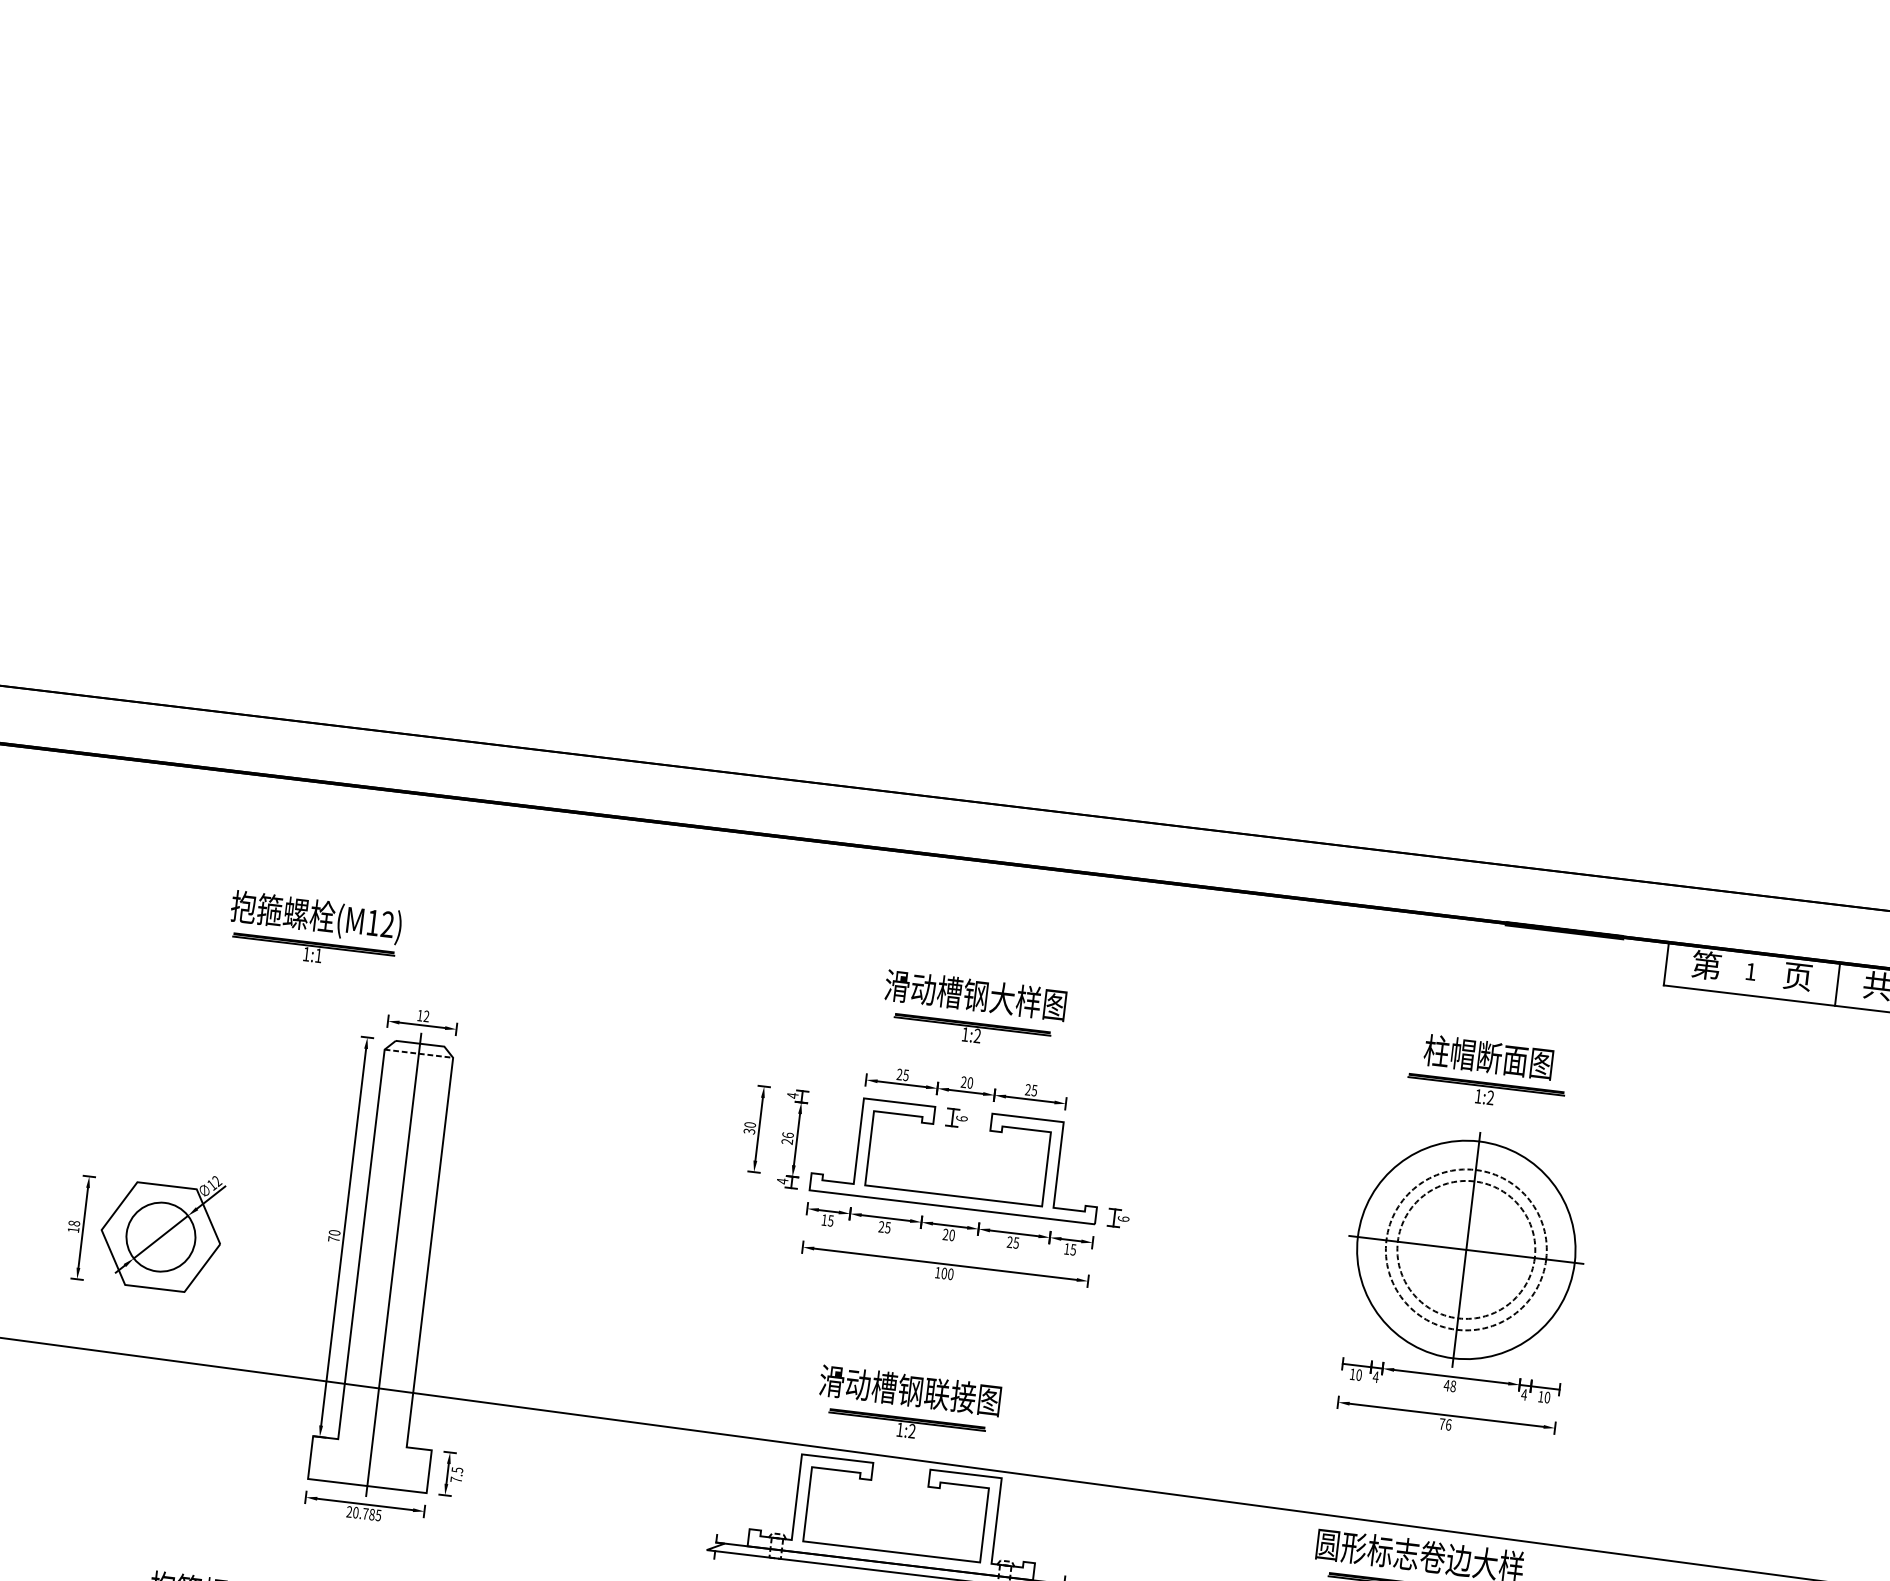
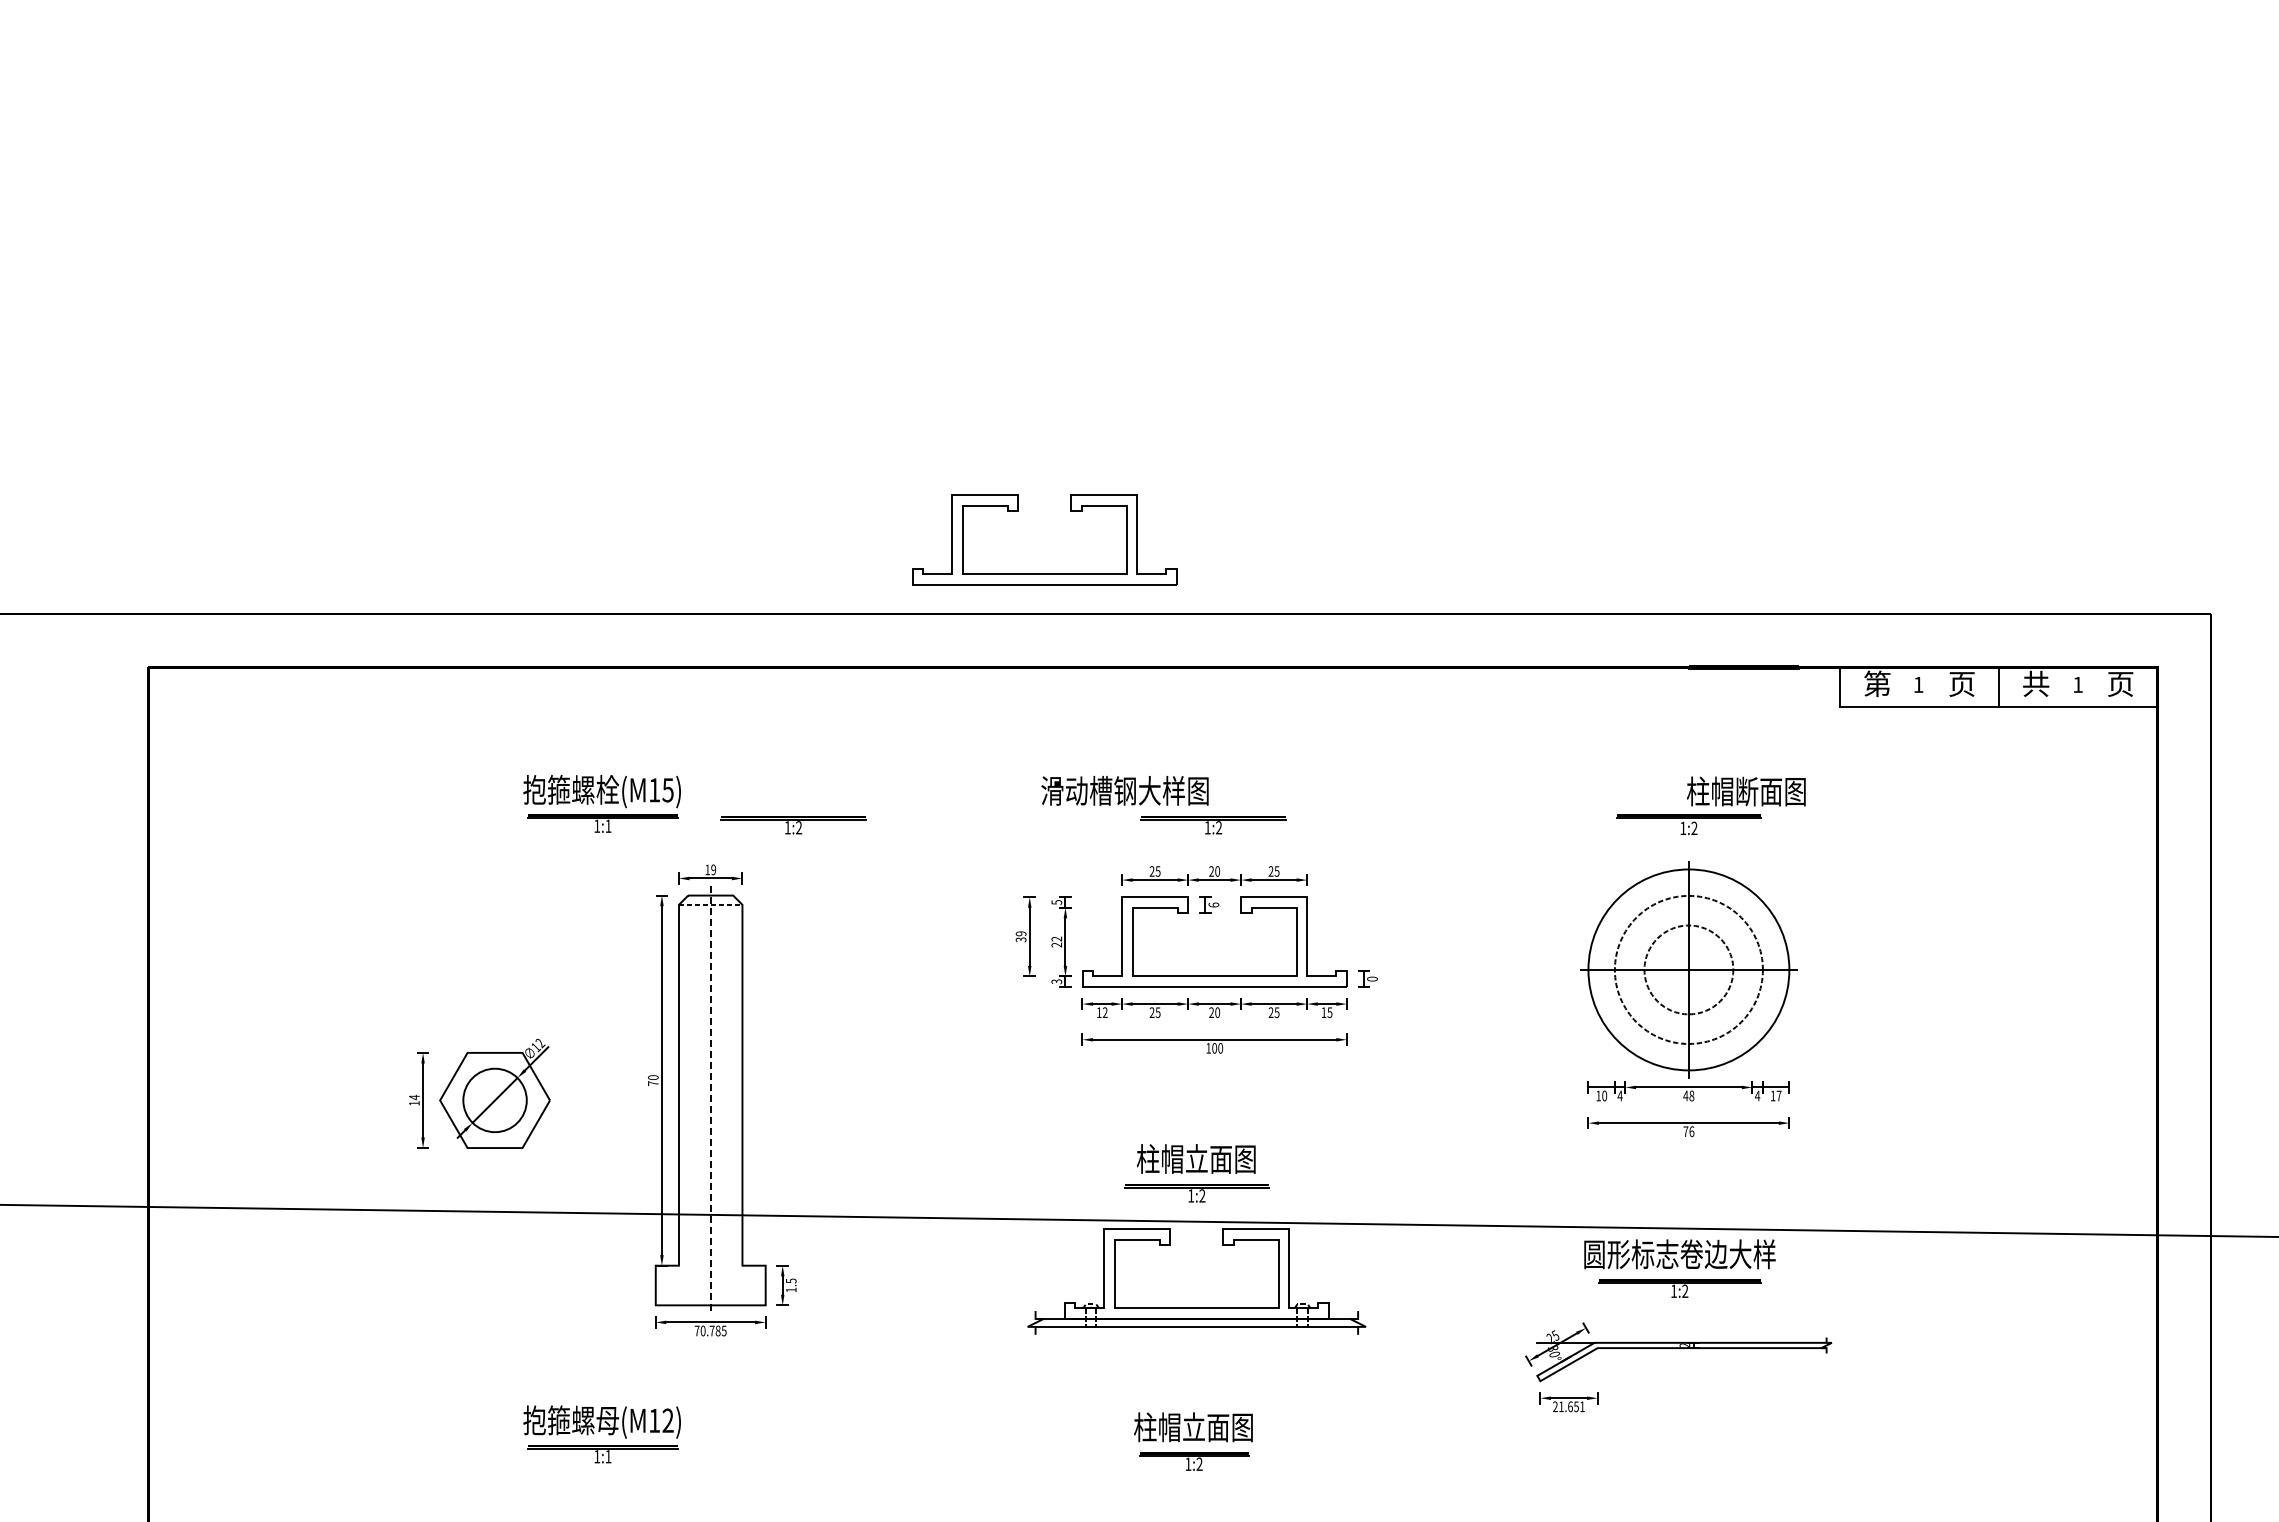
part: (821, 739) -> (1044, 573), added
text: (386, 924) -> (667, 790), (M12) -> (M15)
part: (518, 978) -> (793, 825), added
text: (975, 994) -> (1124, 790), moved
text: (426, 1017) -> (713, 870), 12 -> 19
text: (1488, 1057) -> (1746, 791), moved
text: (792, 1095) -> (1056, 902), 4 -> 5
text: (750, 1124) -> (1021, 933), 30 -> 39
text: (787, 1134) -> (1056, 938), 26 -> 22
text: (782, 1181) -> (1056, 981), 4 -> 3
text: (1123, 1218) -> (1372, 978), 6 -> 0
text: (830, 1220) -> (1104, 1012), 15 -> 12
text: (74, 1223) -> (414, 1097), 18 -> 14
circle: (1465, 1249) -> (1688, 969), size x0.7
line: (393, 1264) -> (710, 1100), solid -> dashed
text: (909, 1389) -> (1195, 1158), 滑动槽钢联接图 -> 柱帽立面图
text: (1546, 1396) -> (1778, 1095), 10 -> 17
text: (456, 1479) -> (791, 1289), 7.5 -> 1.5
text: (348, 1511) -> (696, 1330), 20.785 -> 70.785

